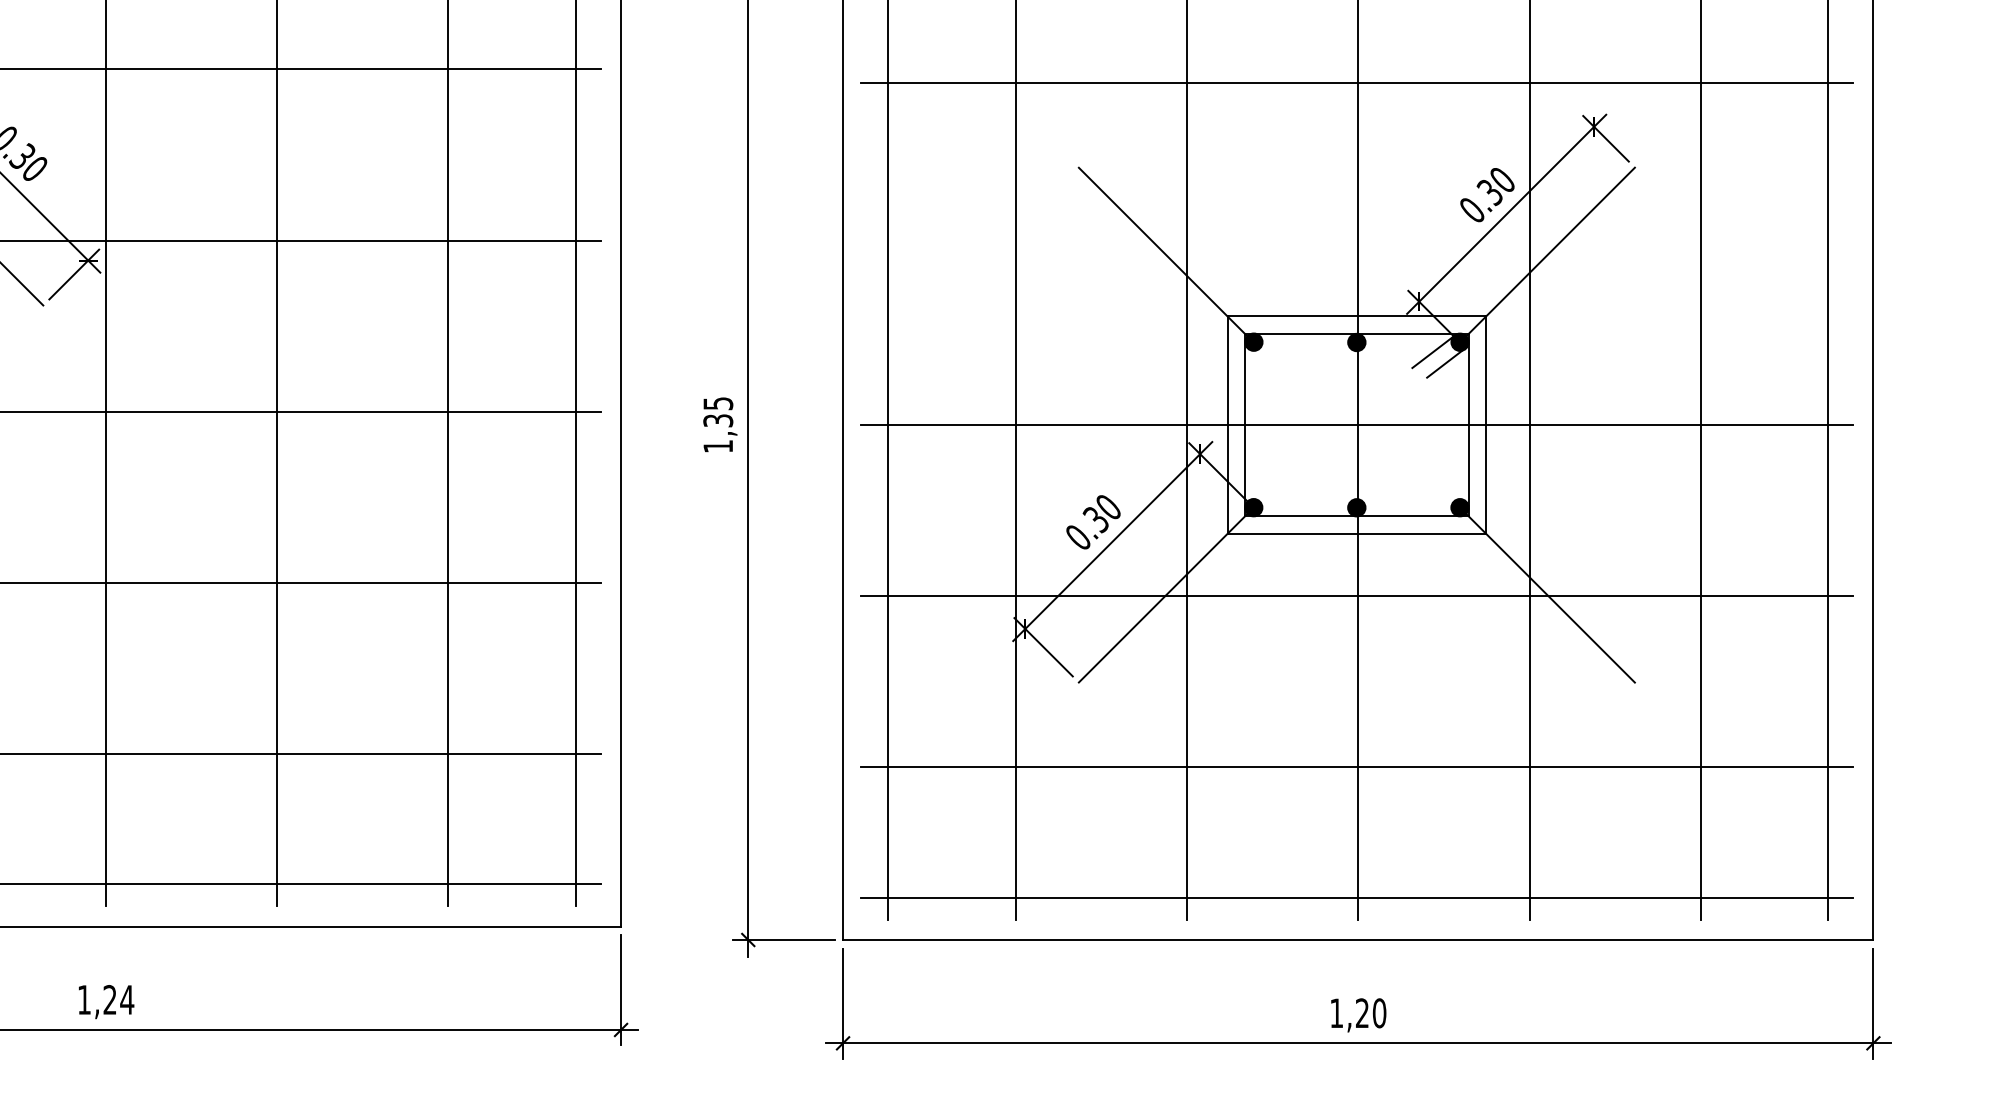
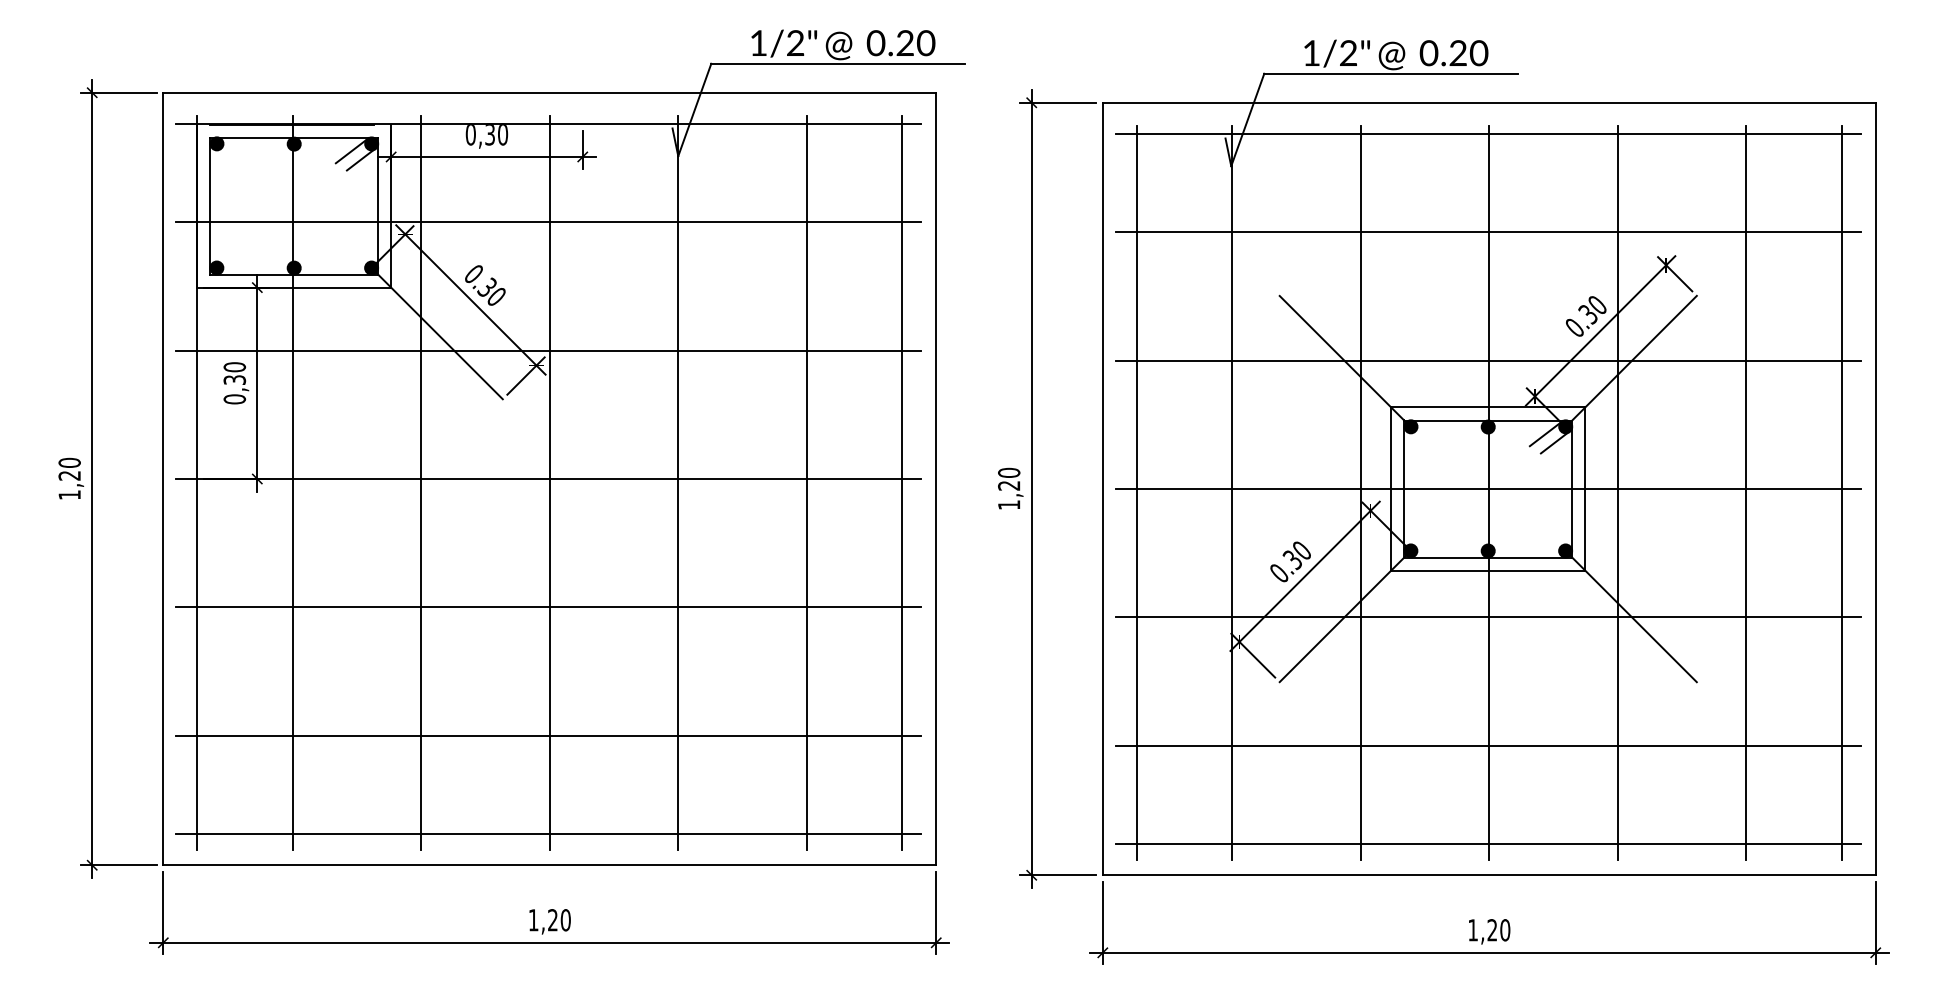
line: (1355, 253) -> (1487, 360), added
text: (718, 411) -> (1009, 478), 1,35 -> 1,20
text: (126, 1000) -> (565, 920), 1,24 -> 1,20

